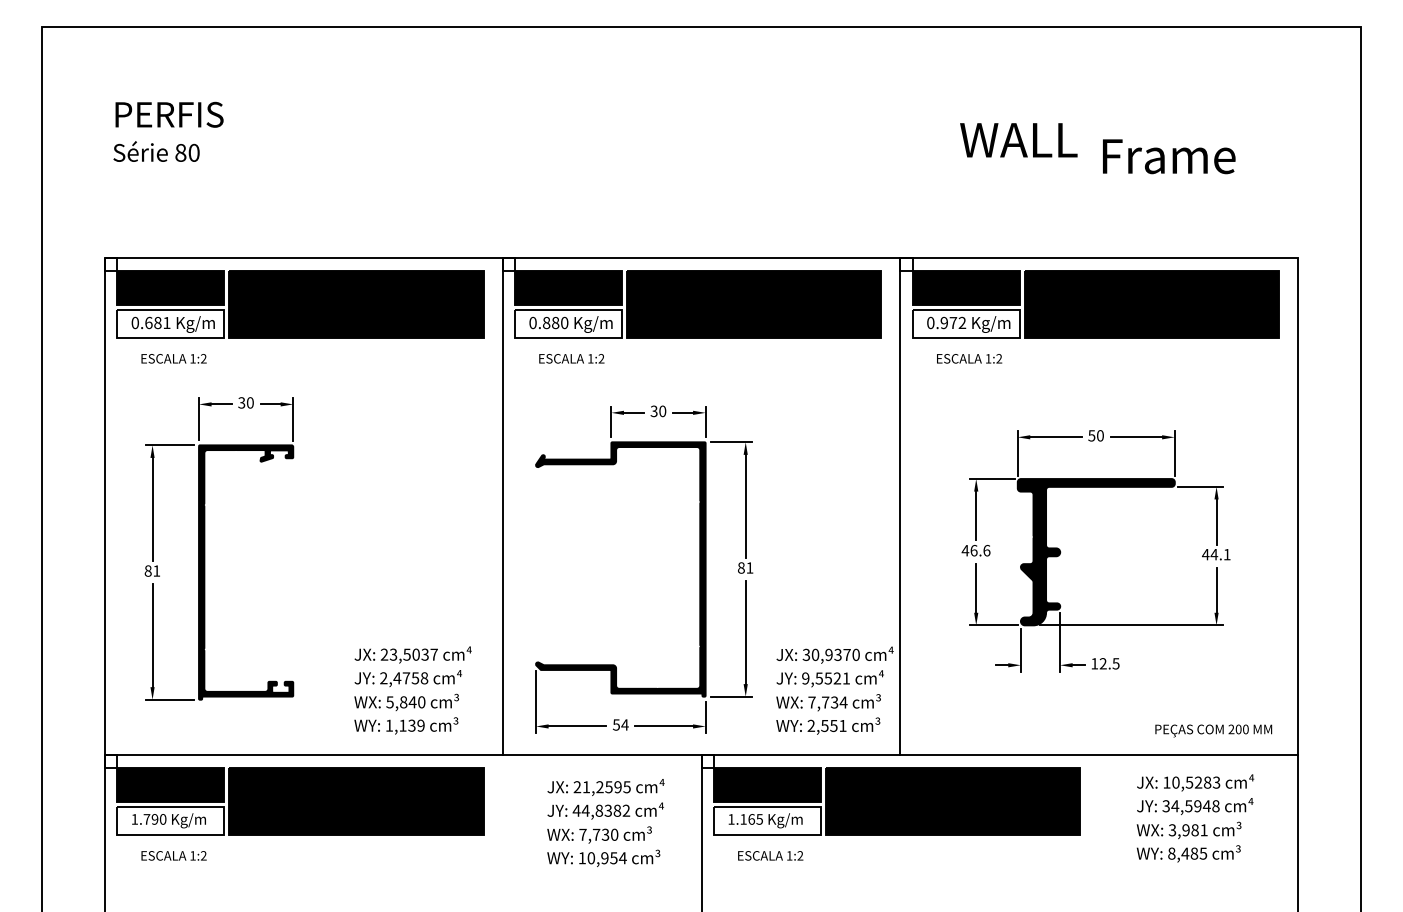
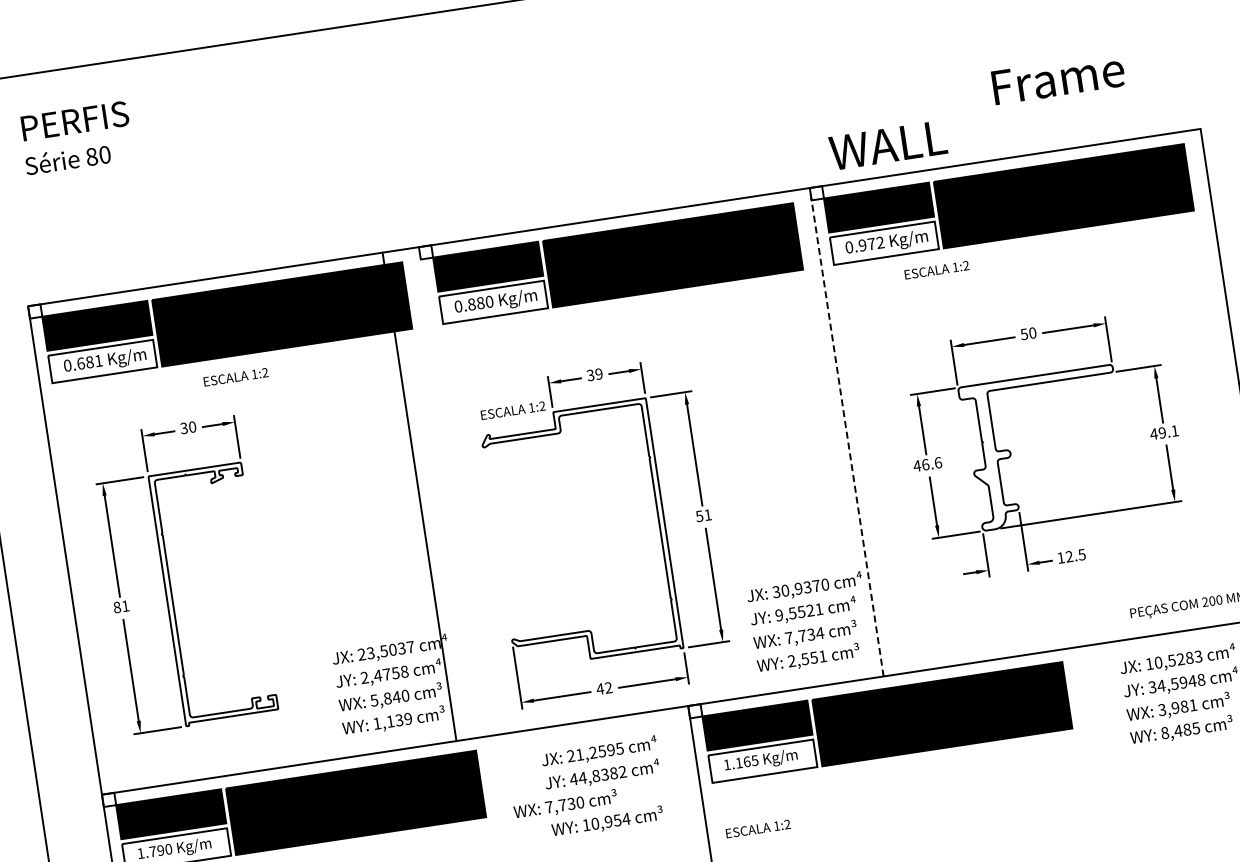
text: (168, 131) -> (76, 137), moved
text: (1018, 140) -> (887, 145), moved
text: (1169, 156) -> (1058, 78), moved
text: (173, 358) -> (235, 376), moved
text: (571, 358) -> (512, 410), moved
text: (969, 358) -> (936, 269), moved
text: (662, 411) -> (598, 374), 30 -> 39
line: (502, 506) -> (419, 496), moved
line: (900, 506) -> (846, 432), solid -> dashed
fill: (1095, 552) -> (1045, 448), removed
text: (1214, 554) -> (1162, 432), 44.1 -> 49.1
text: (740, 567) -> (698, 515), 81 -> 51
fill: (620, 569) -> (581, 535), removed
fill: (246, 572) -> (214, 594), removed
text: (620, 724) -> (604, 688), 54 -> 42
text: (599, 834) -> (565, 804), moved
text: (770, 855) -> (758, 828), moved

